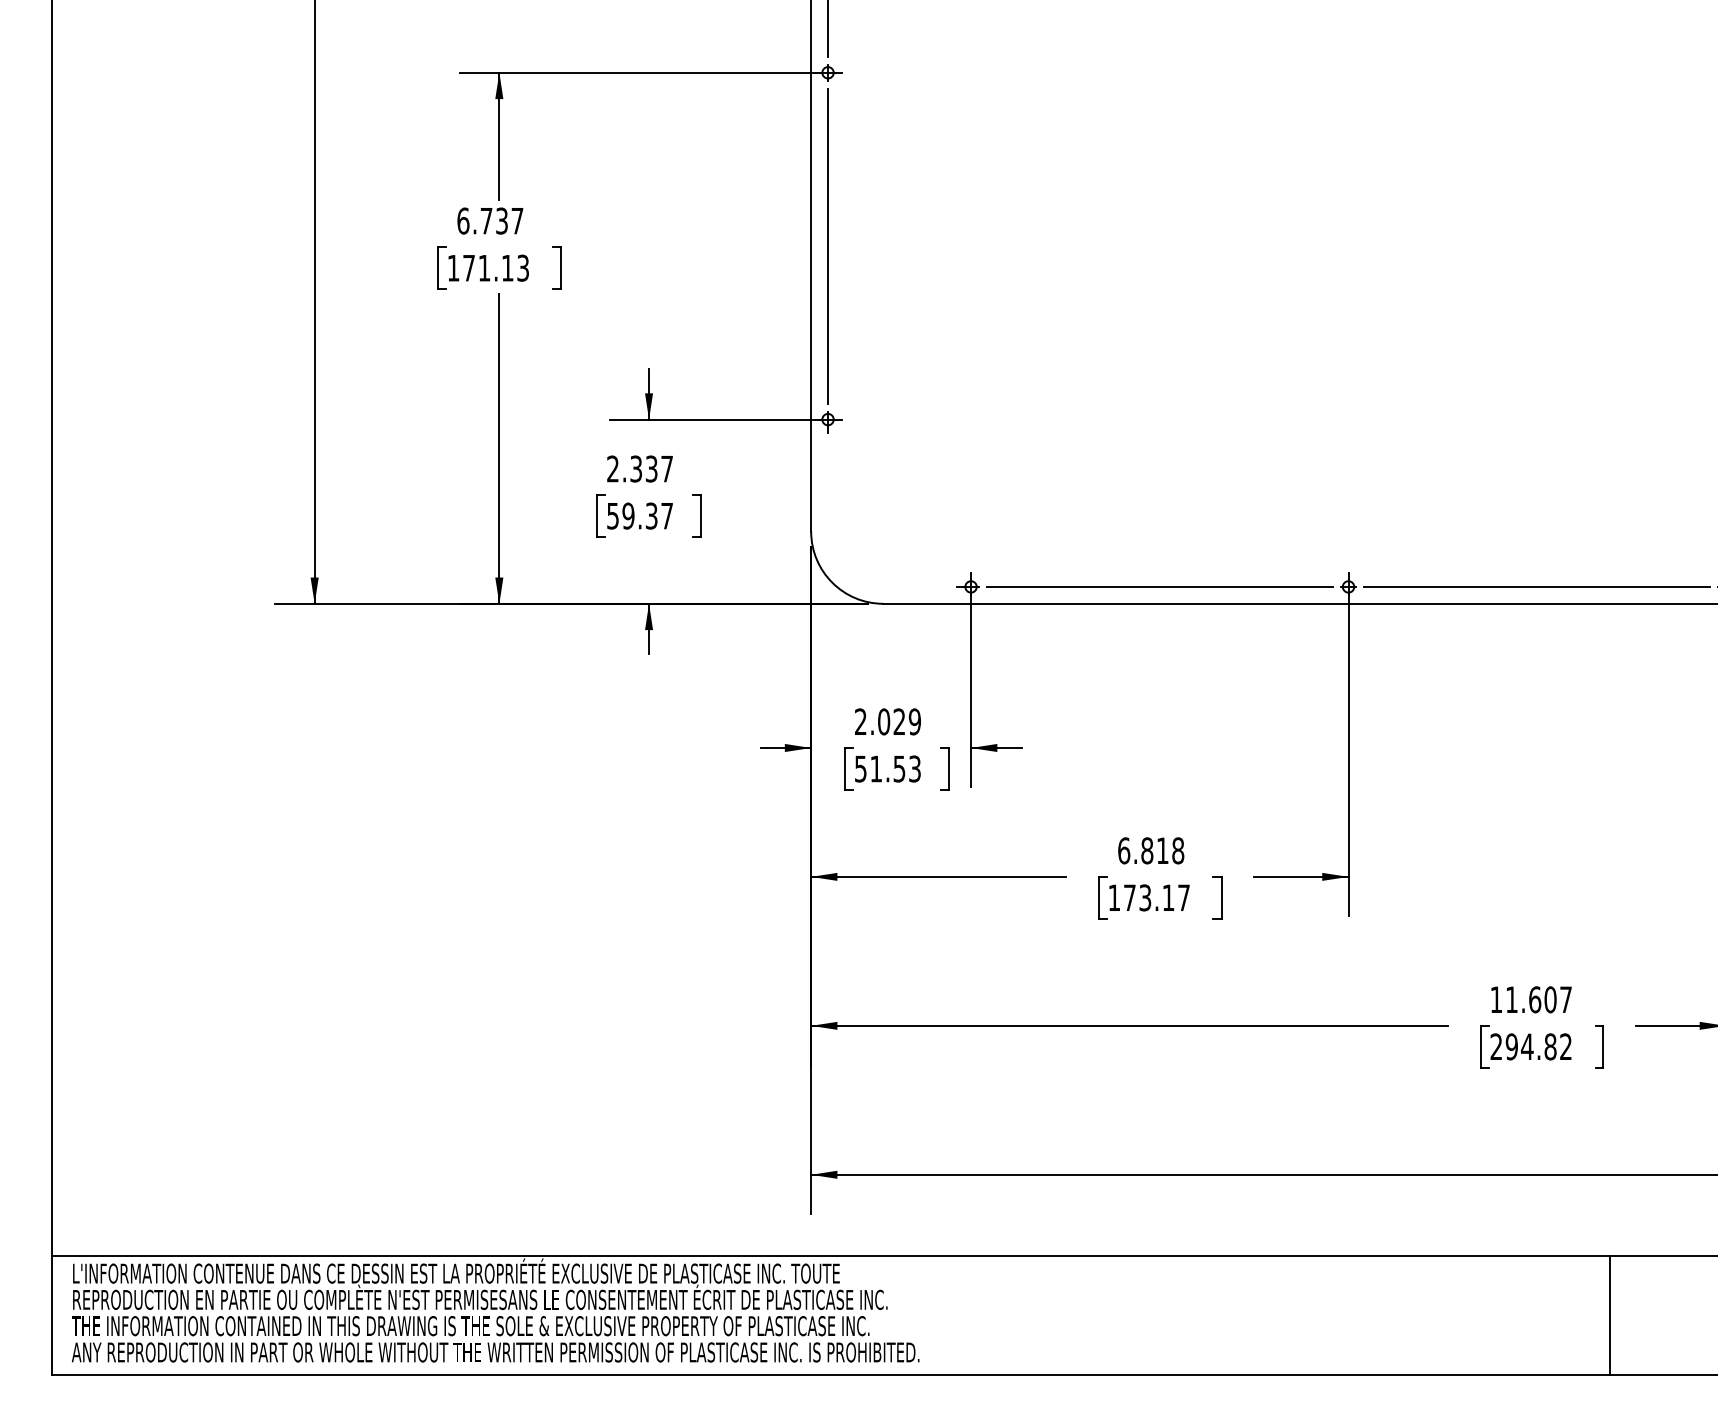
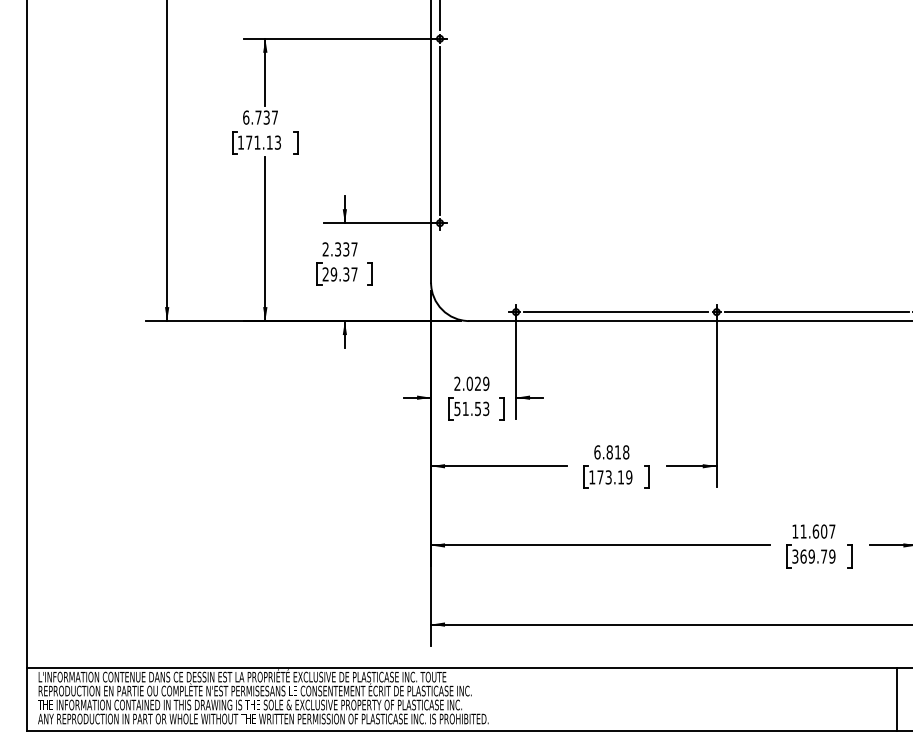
text: (612, 516) -> (325, 274), 59.37 -> 29.37
text: (1184, 898) -> (629, 477), 173.17 -> 173.19
text: (1530, 1046) -> (813, 556), 294.82 -> 369.79
line: (1609, 1315) -> (896, 699), moved

